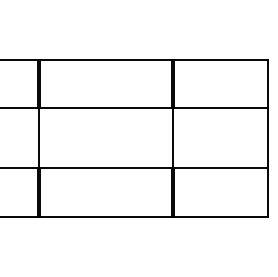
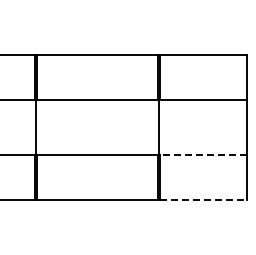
line: (220, 168) -> (203, 155), solid -> dashed
line: (221, 216) -> (204, 199), solid -> dashed

